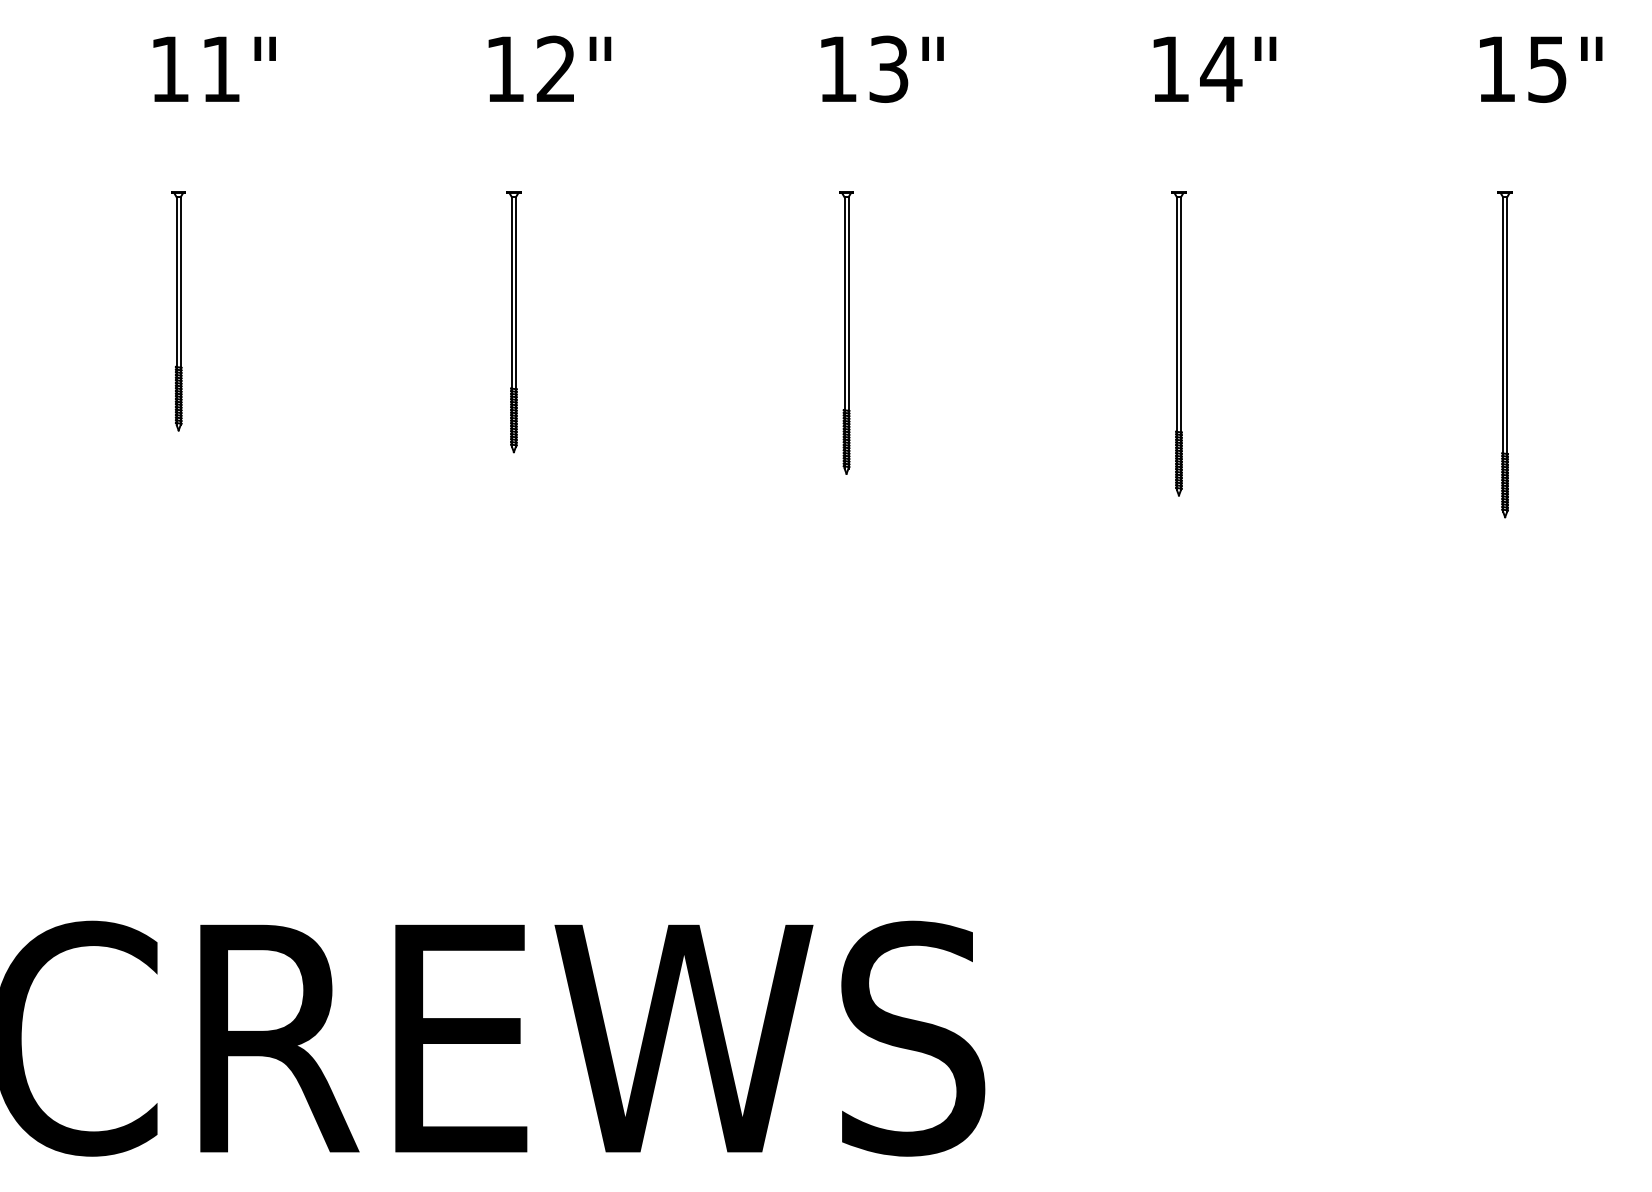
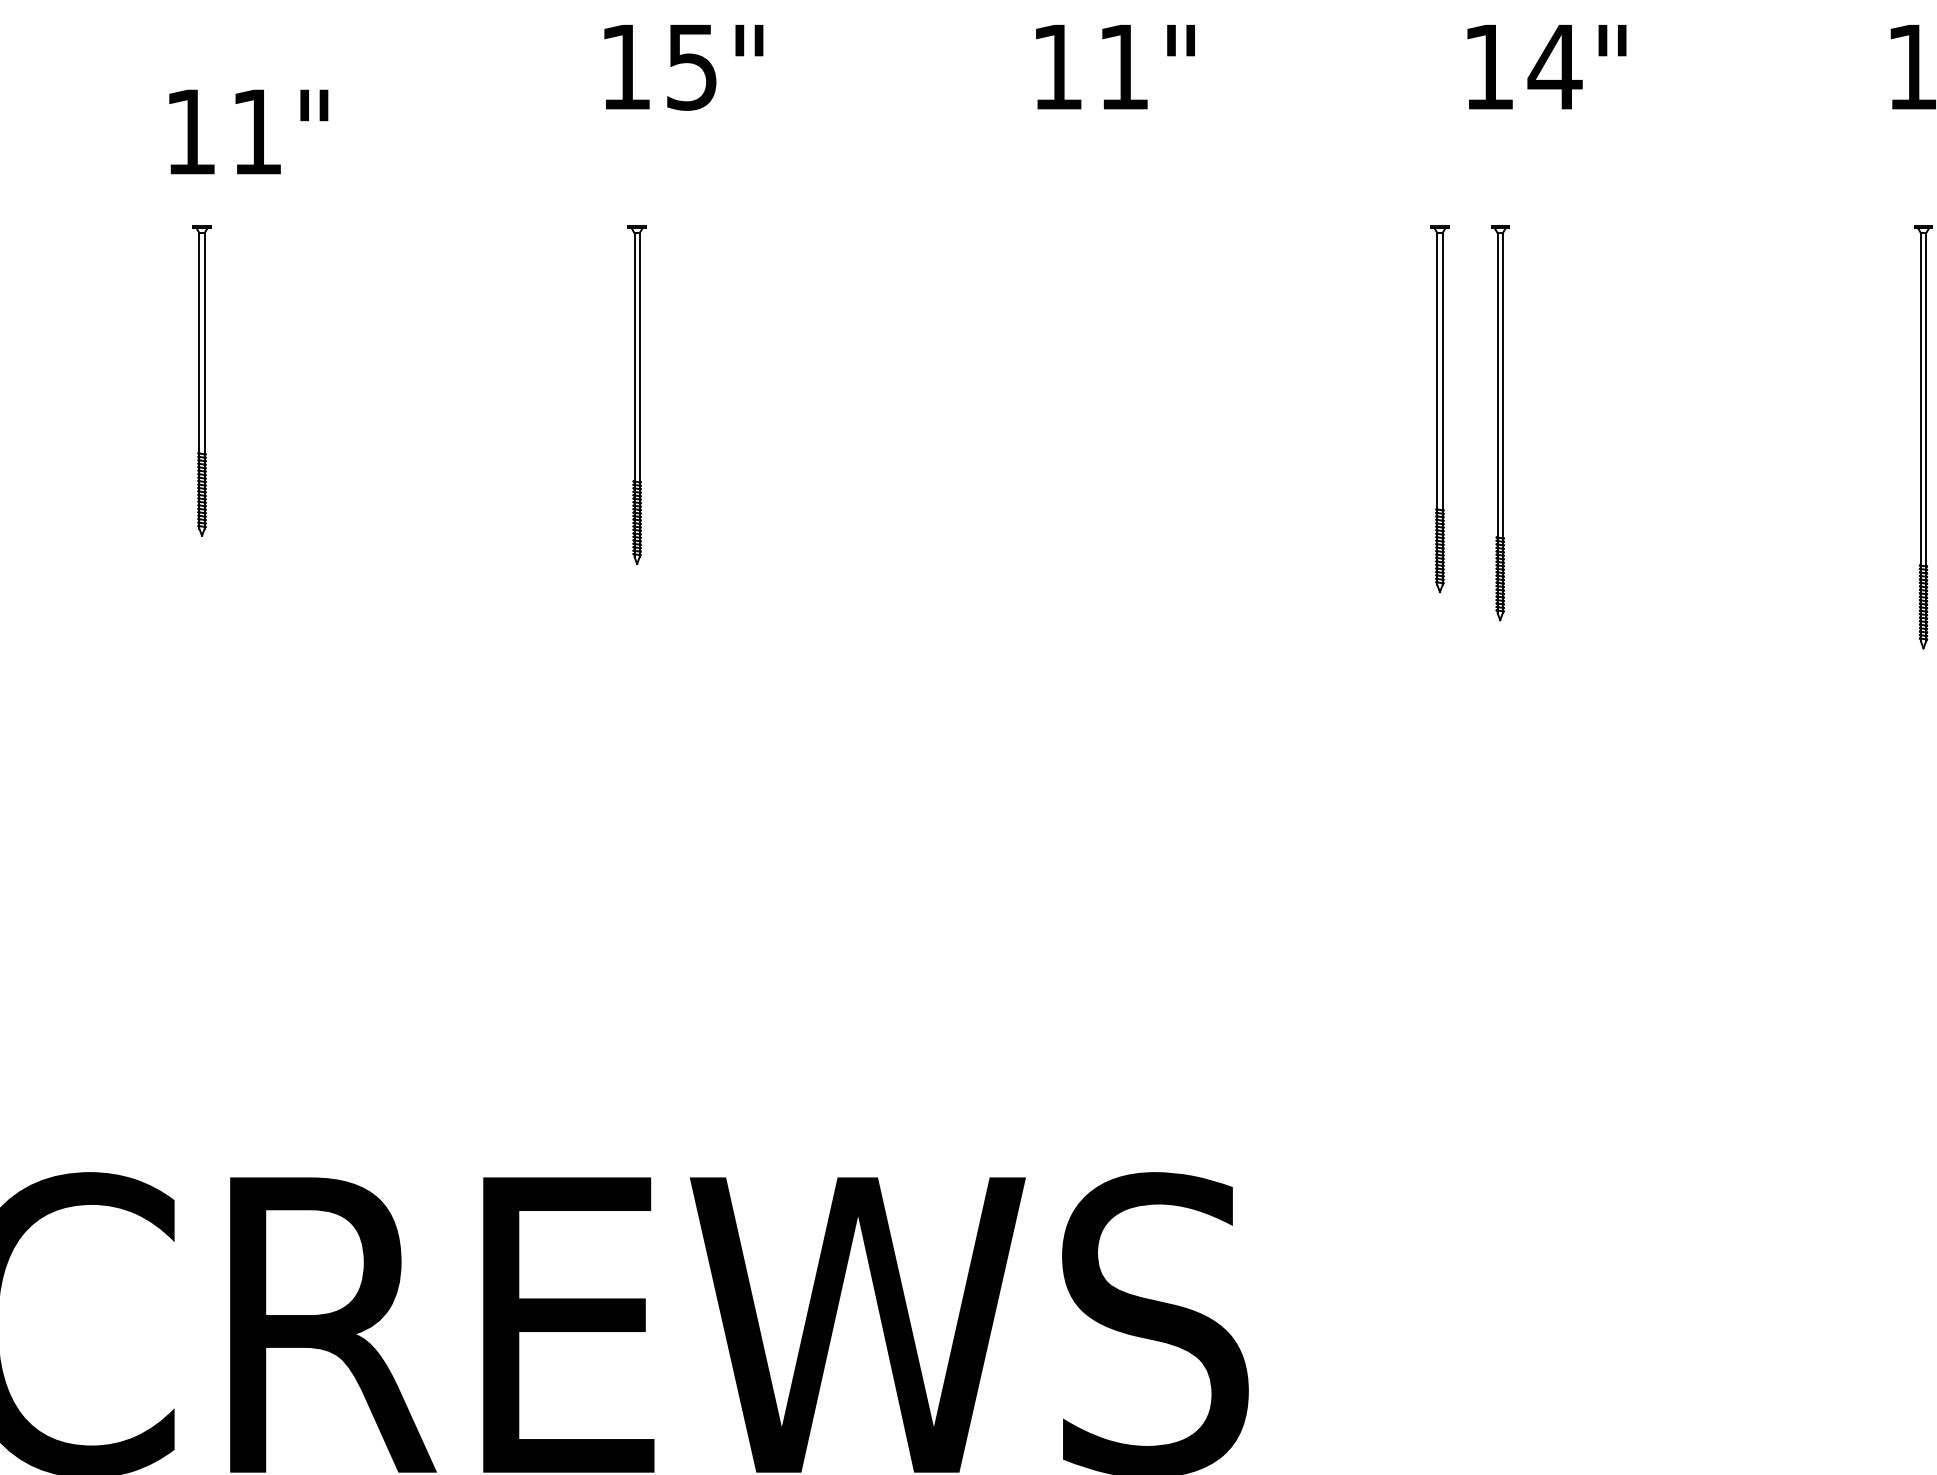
text: (214, 68) -> (248, 130), moved
text: (555, 68) -> (691, 66), 12" -> 15"
text: (888, 68) -> (1123, 66), 13" -> 11"
part: (846, 332) -> (1439, 408), moved

